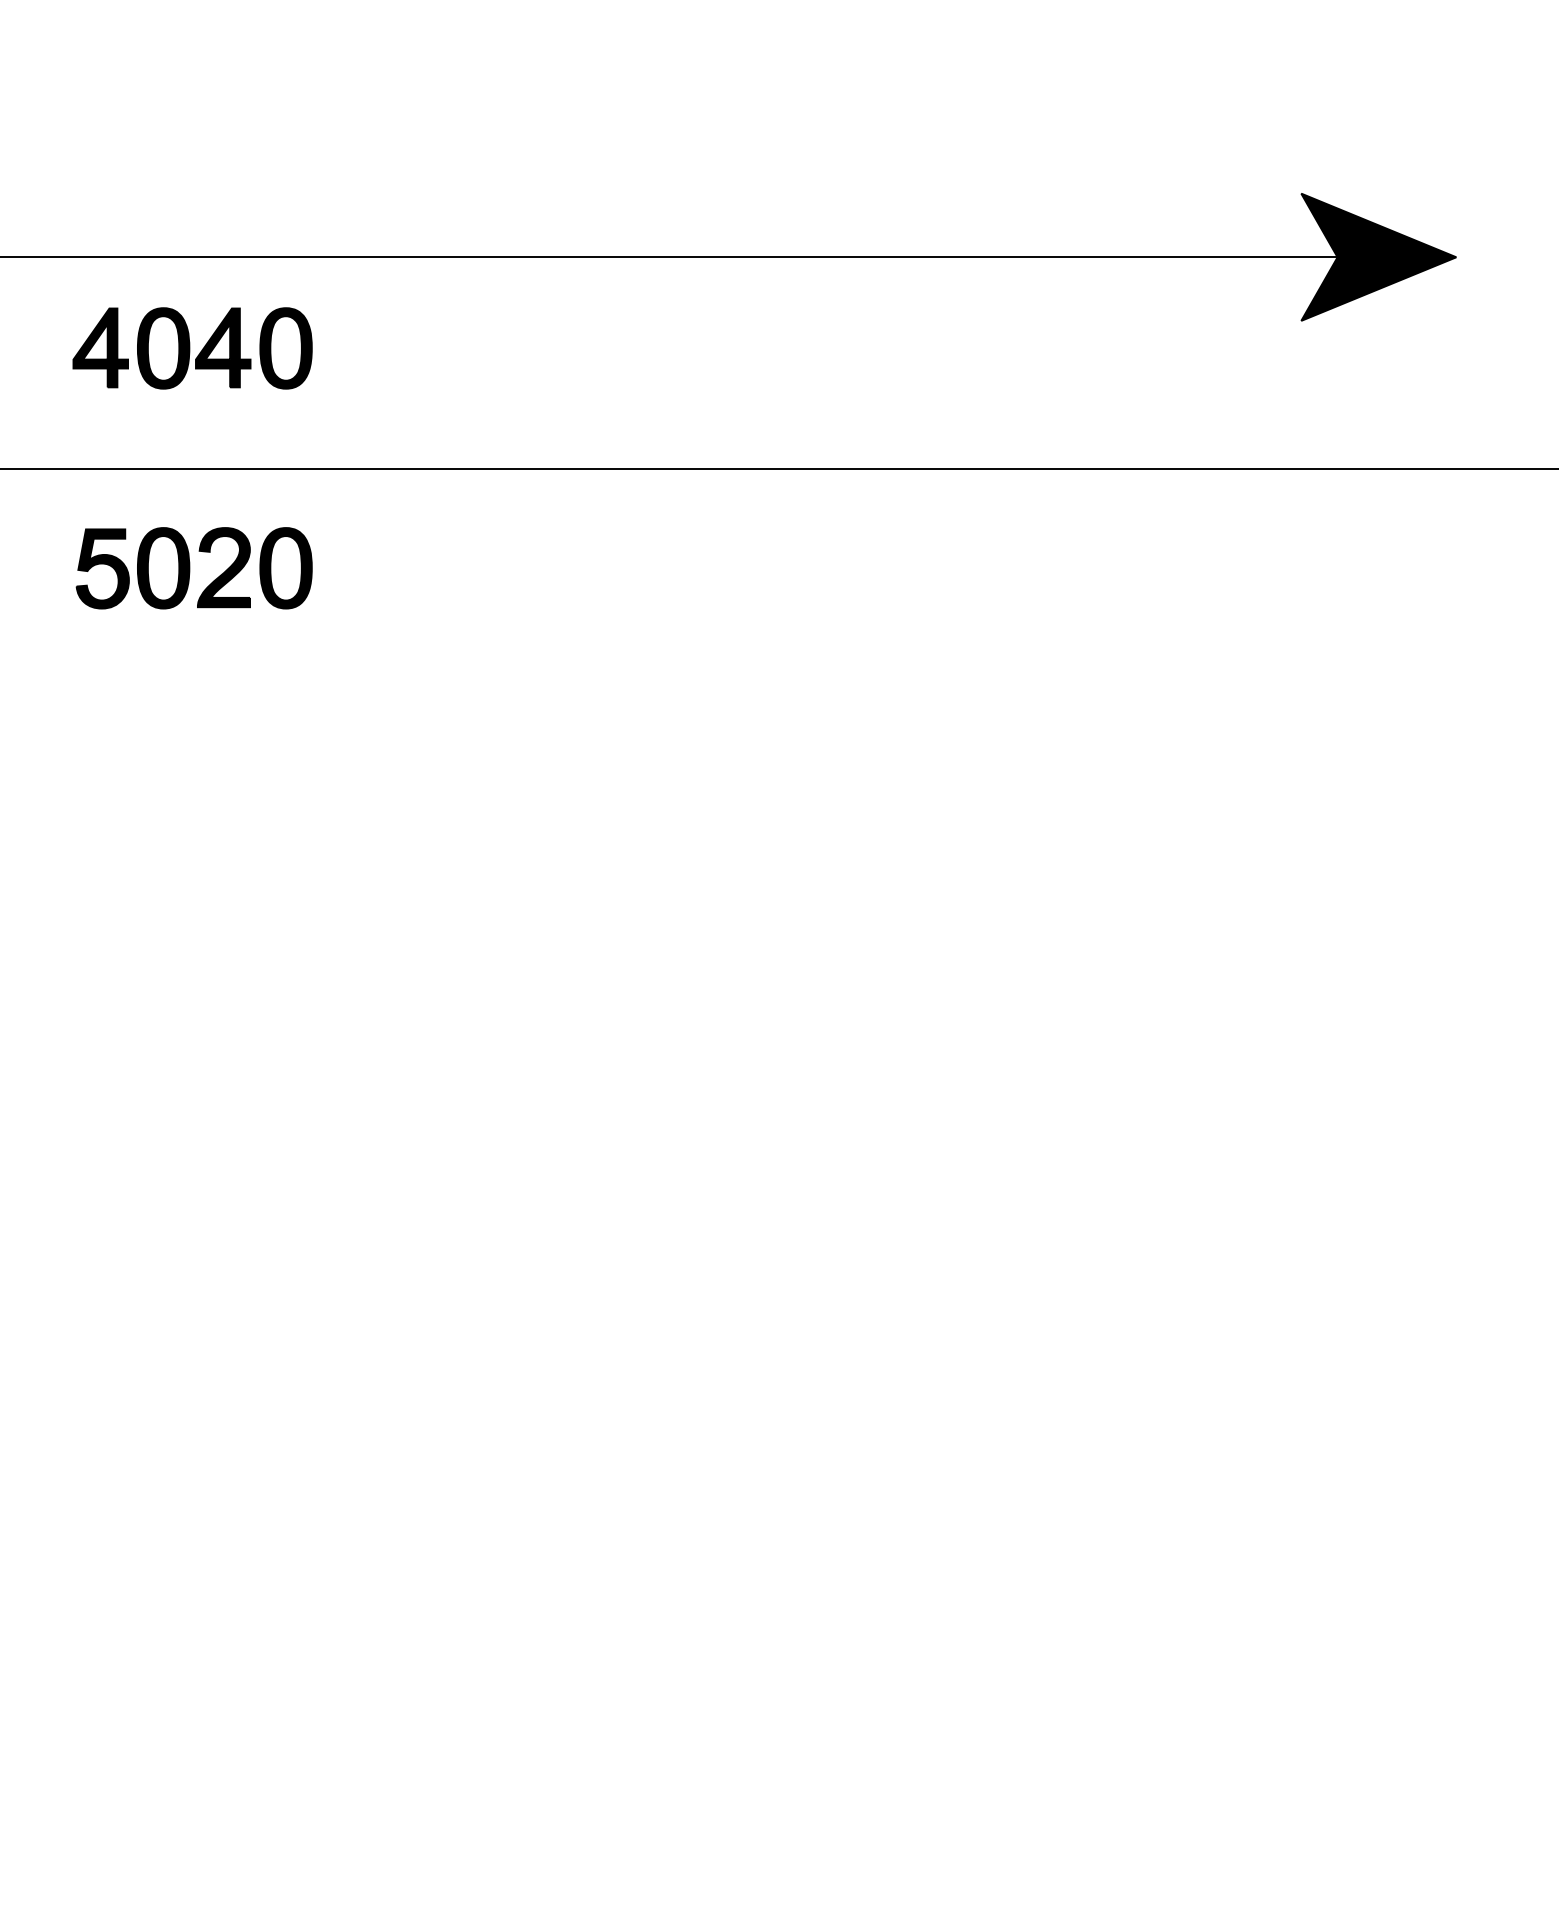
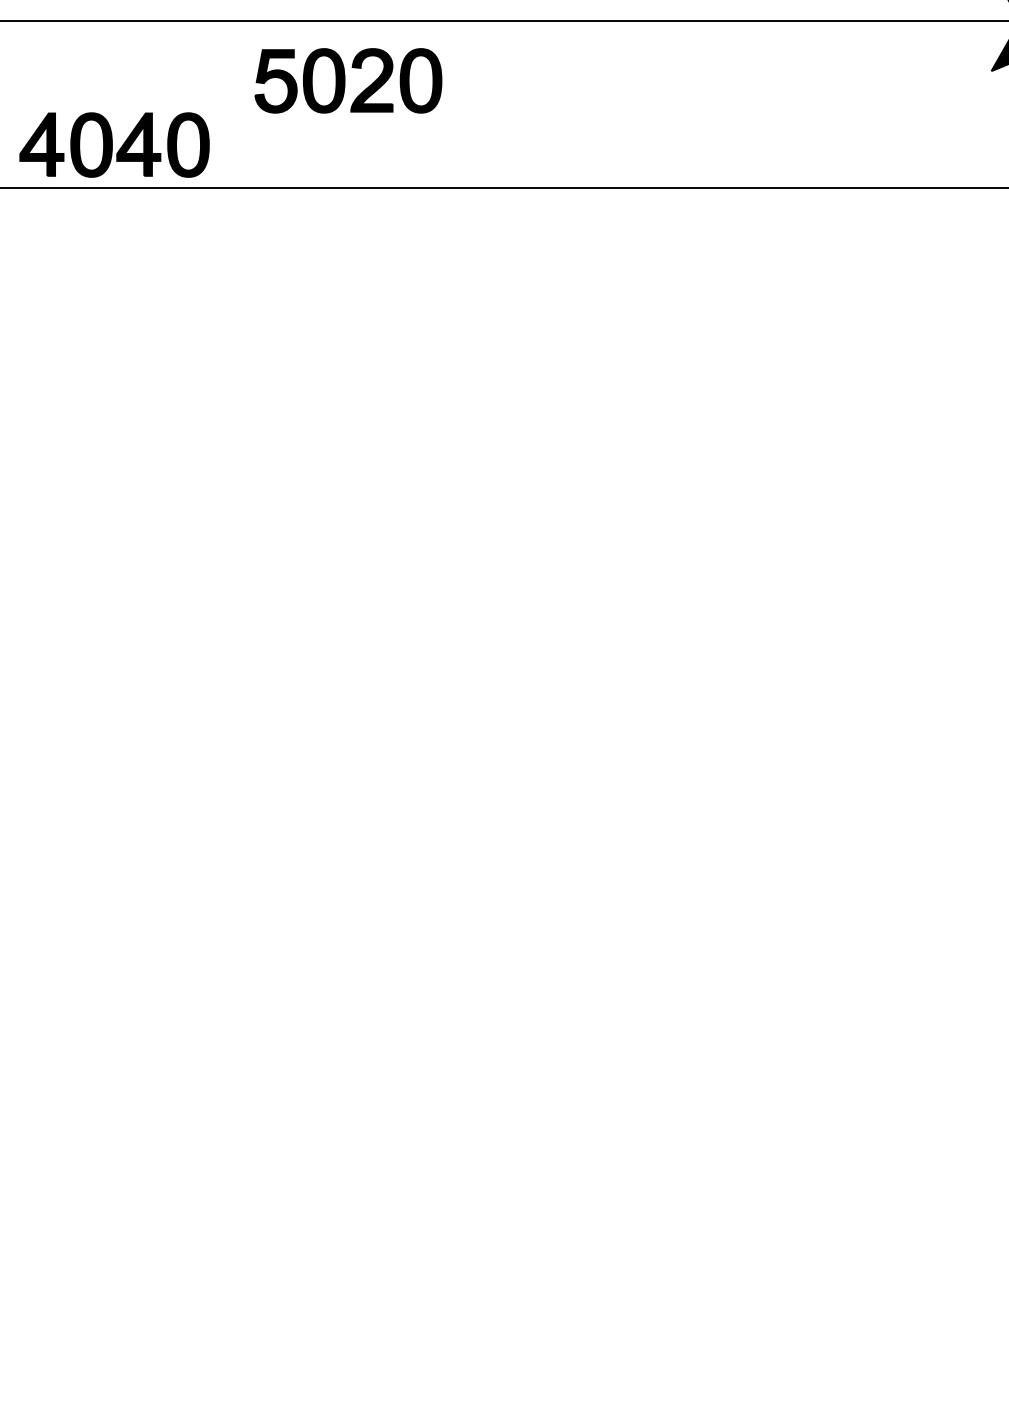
part: (192, 348) -> (114, 145), moved
part: (193, 568) -> (347, 81), moved

